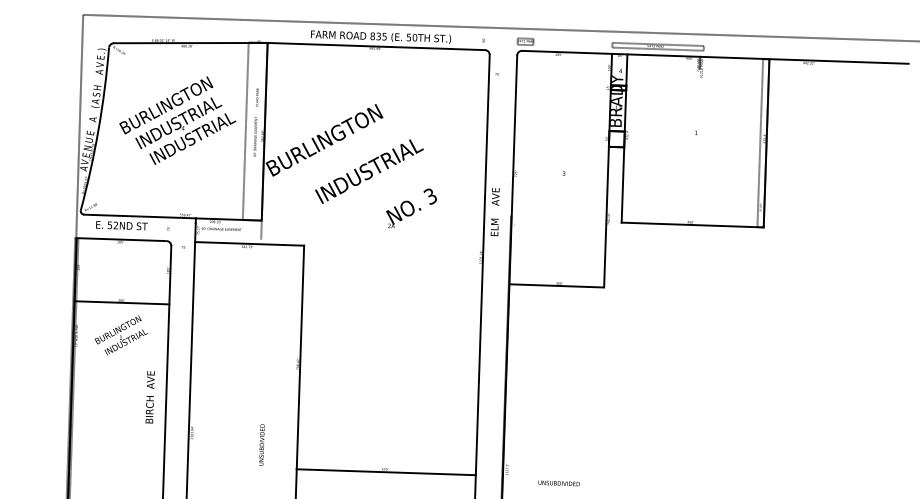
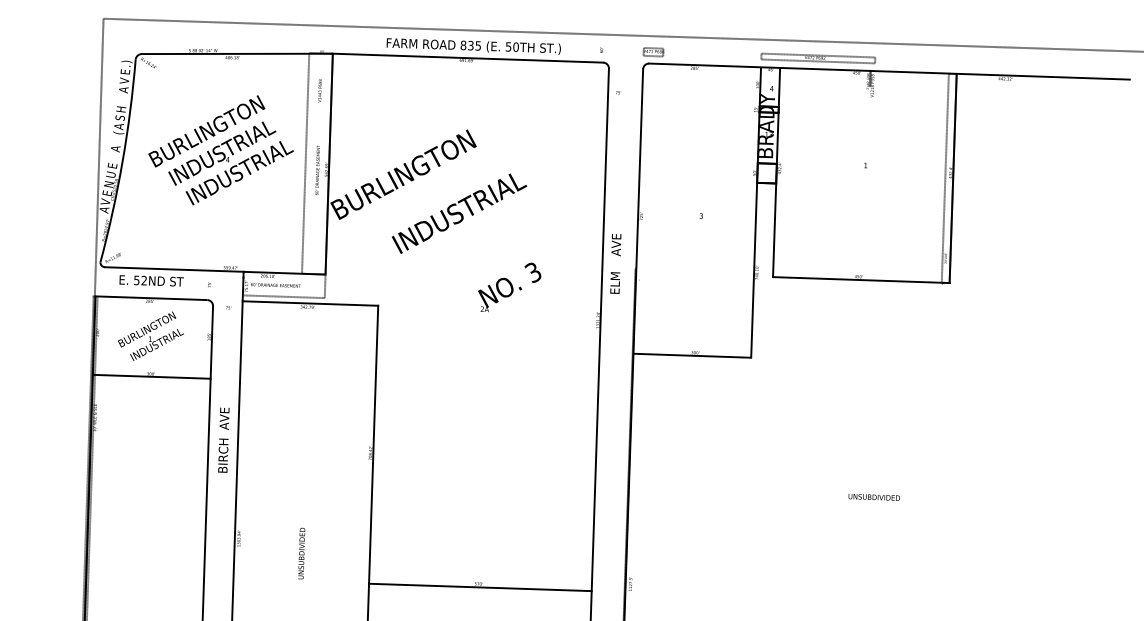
text: (256, 97) -> (319, 90), moved
text: (411, 207) -> (509, 286), moved
line: (227, 238) -> (283, 296), added
text: (120, 334) -> (150, 335), moved
text: (149, 396) -> (223, 439), moved
text: (261, 444) -> (301, 553), moved
text: (558, 483) -> (873, 497), moved

